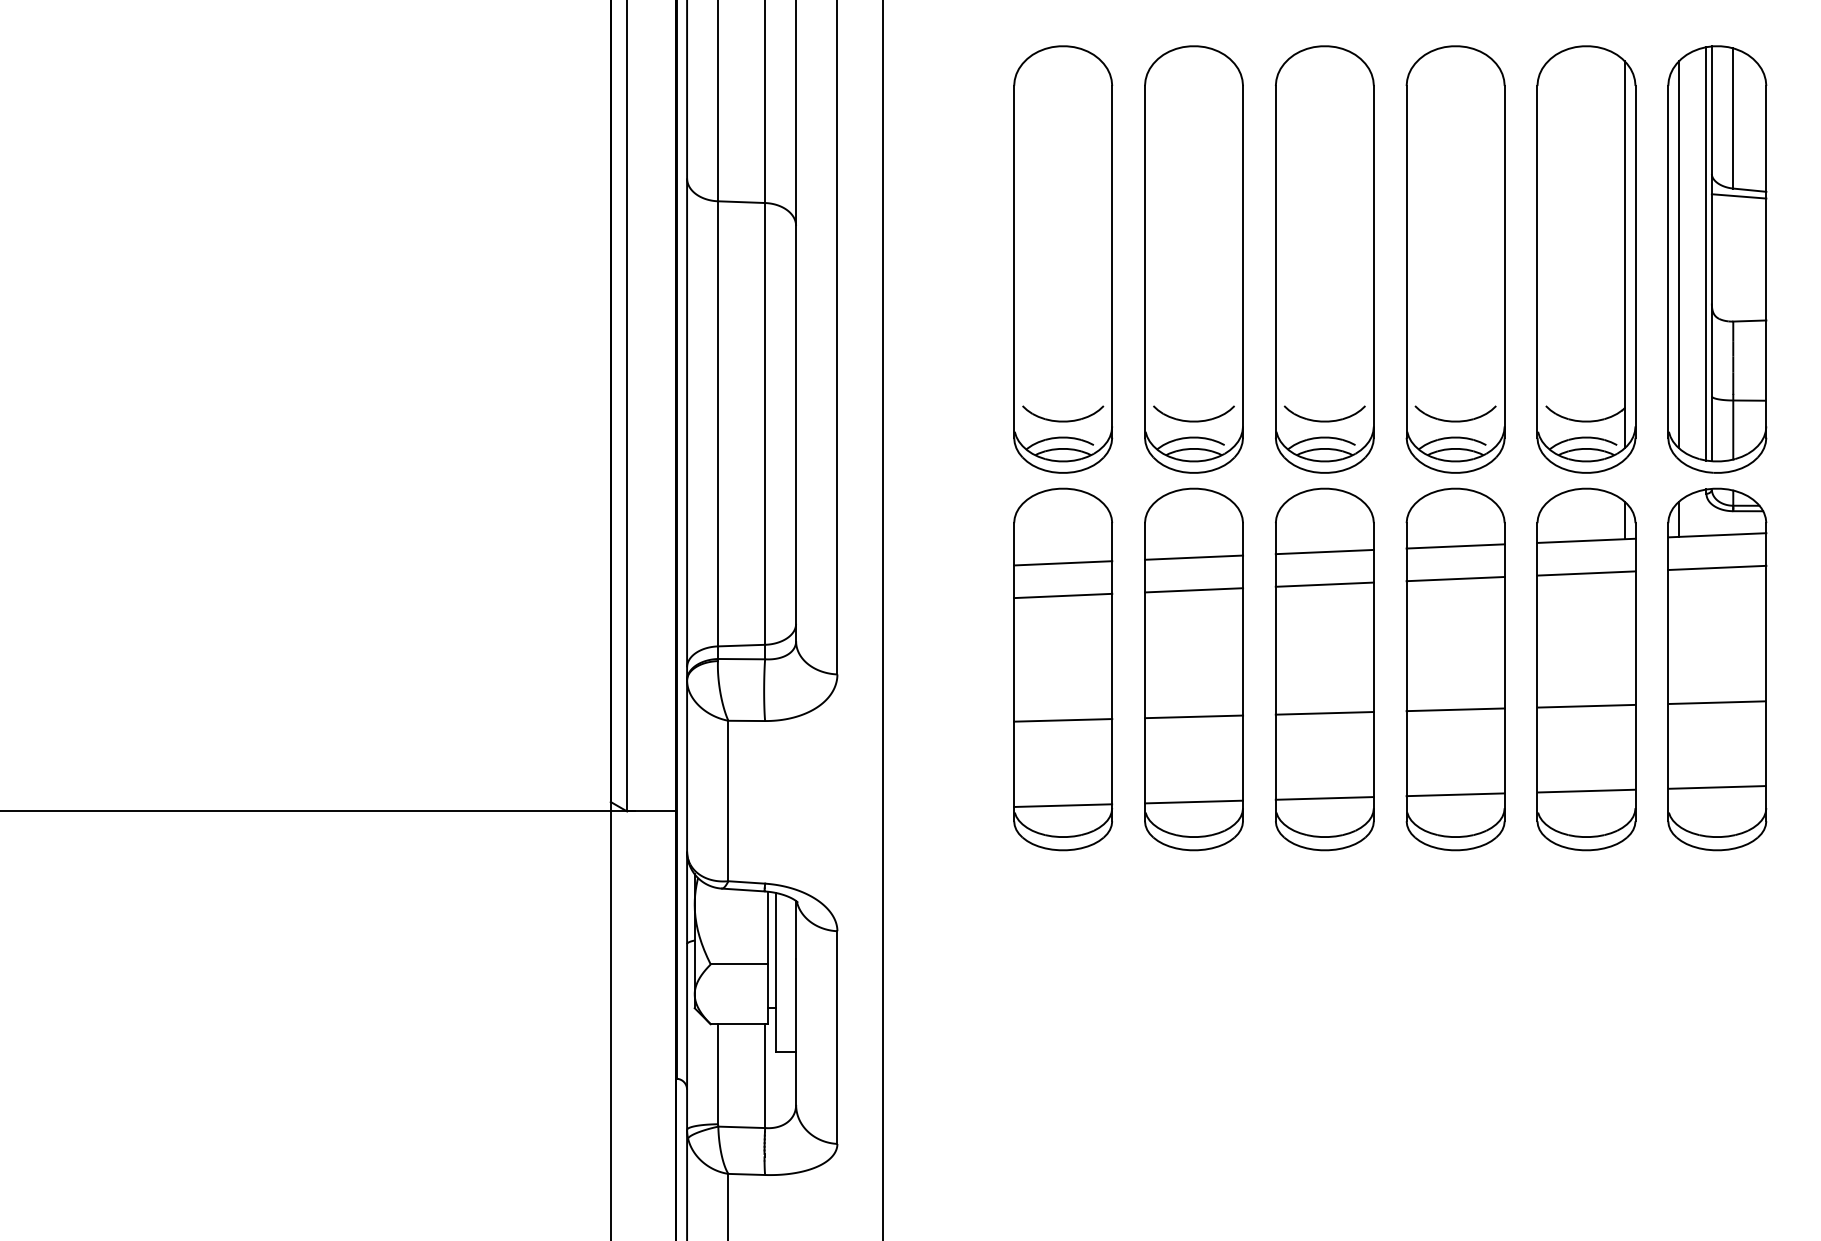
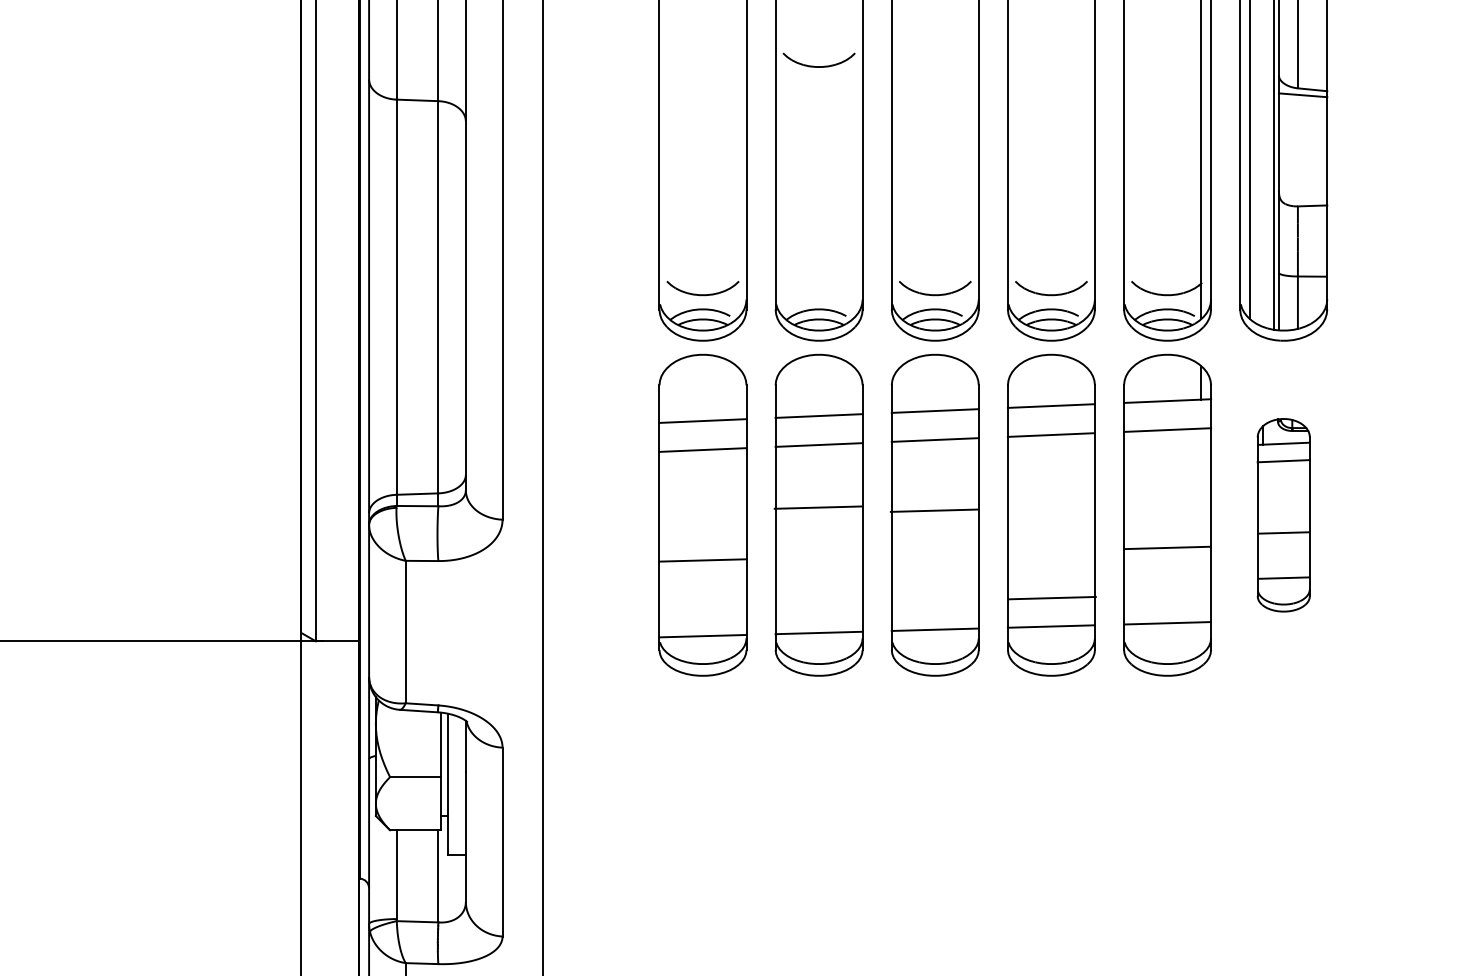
part: (1193, 420) -> (818, 66), moved
part: (1717, 669) -> (1283, 515), size x0.6
line: (1455, 709) -> (1052, 597), moved
line: (1324, 713) -> (934, 510), moved
line: (1193, 716) -> (817, 507), moved

